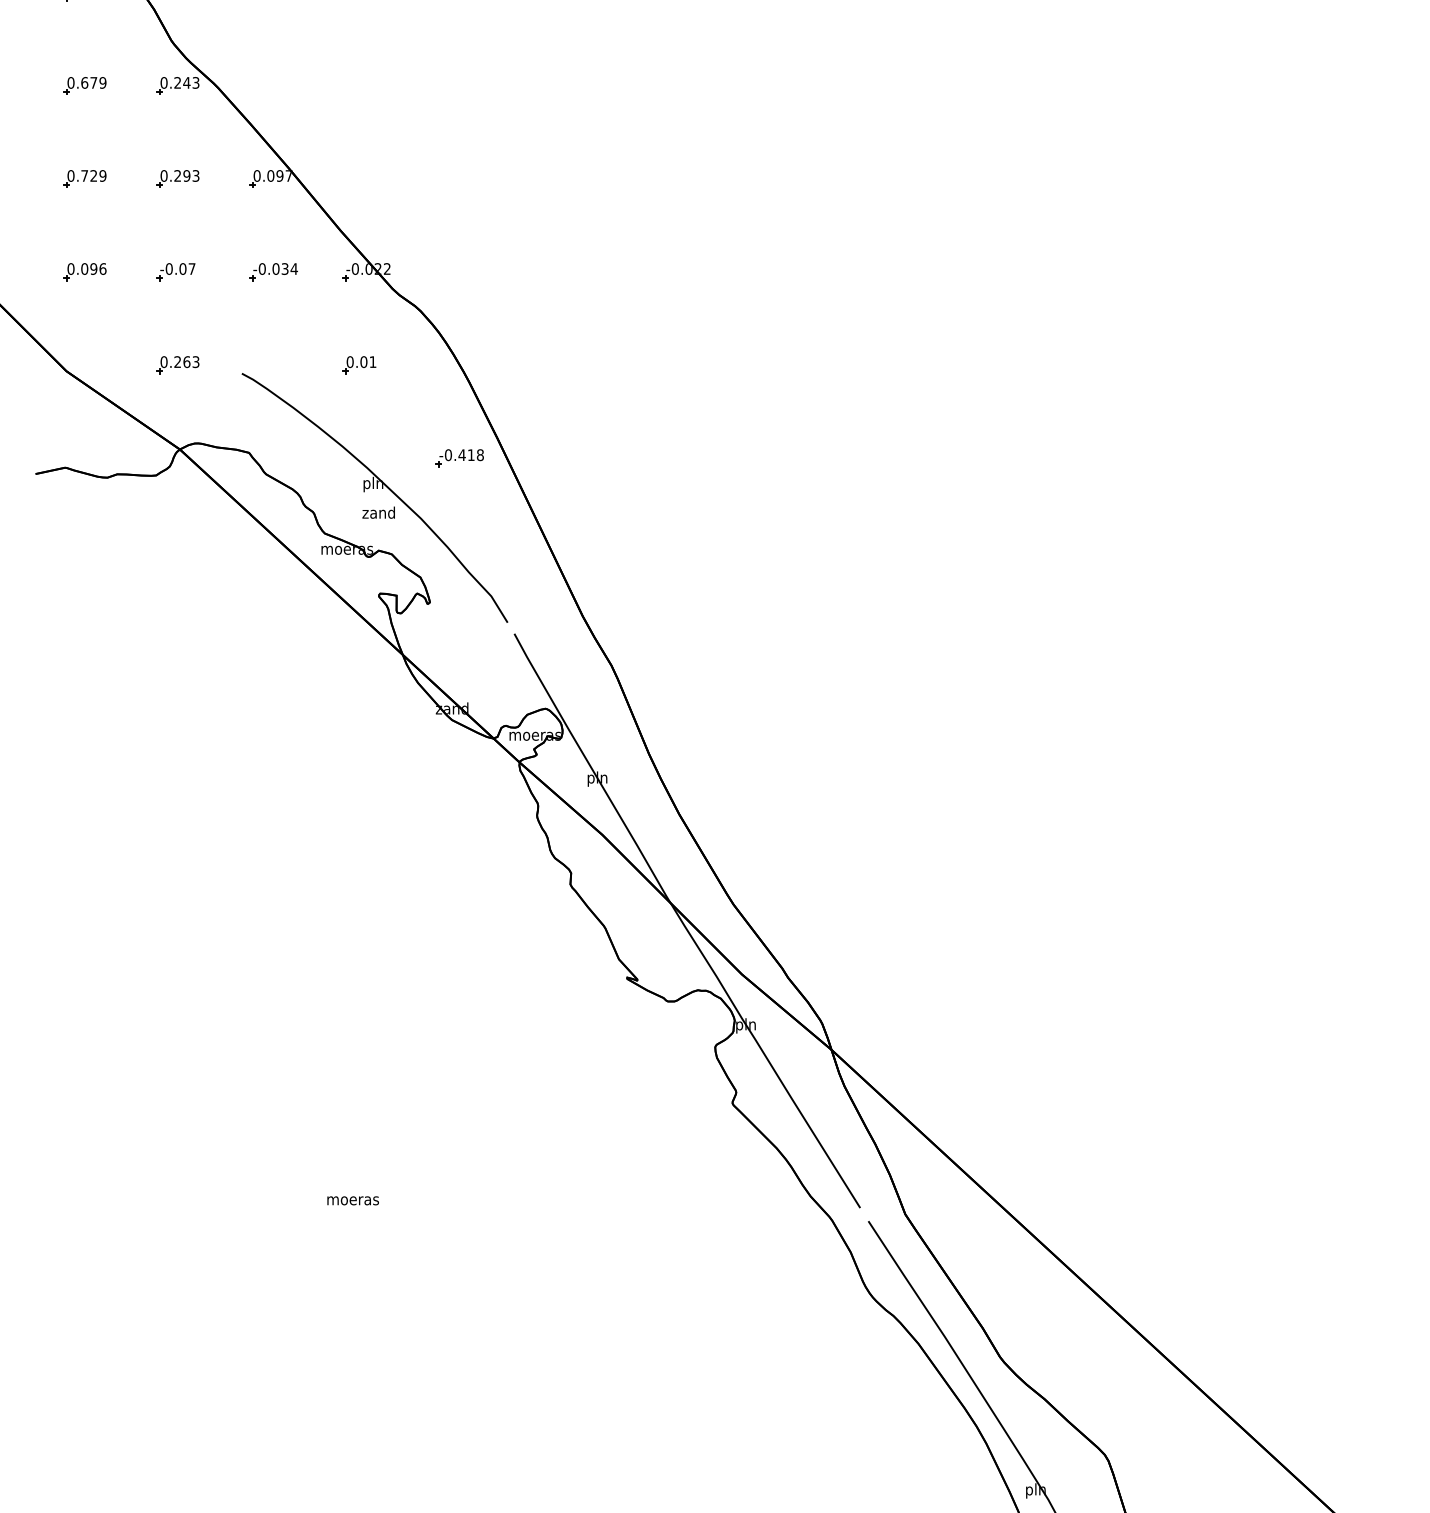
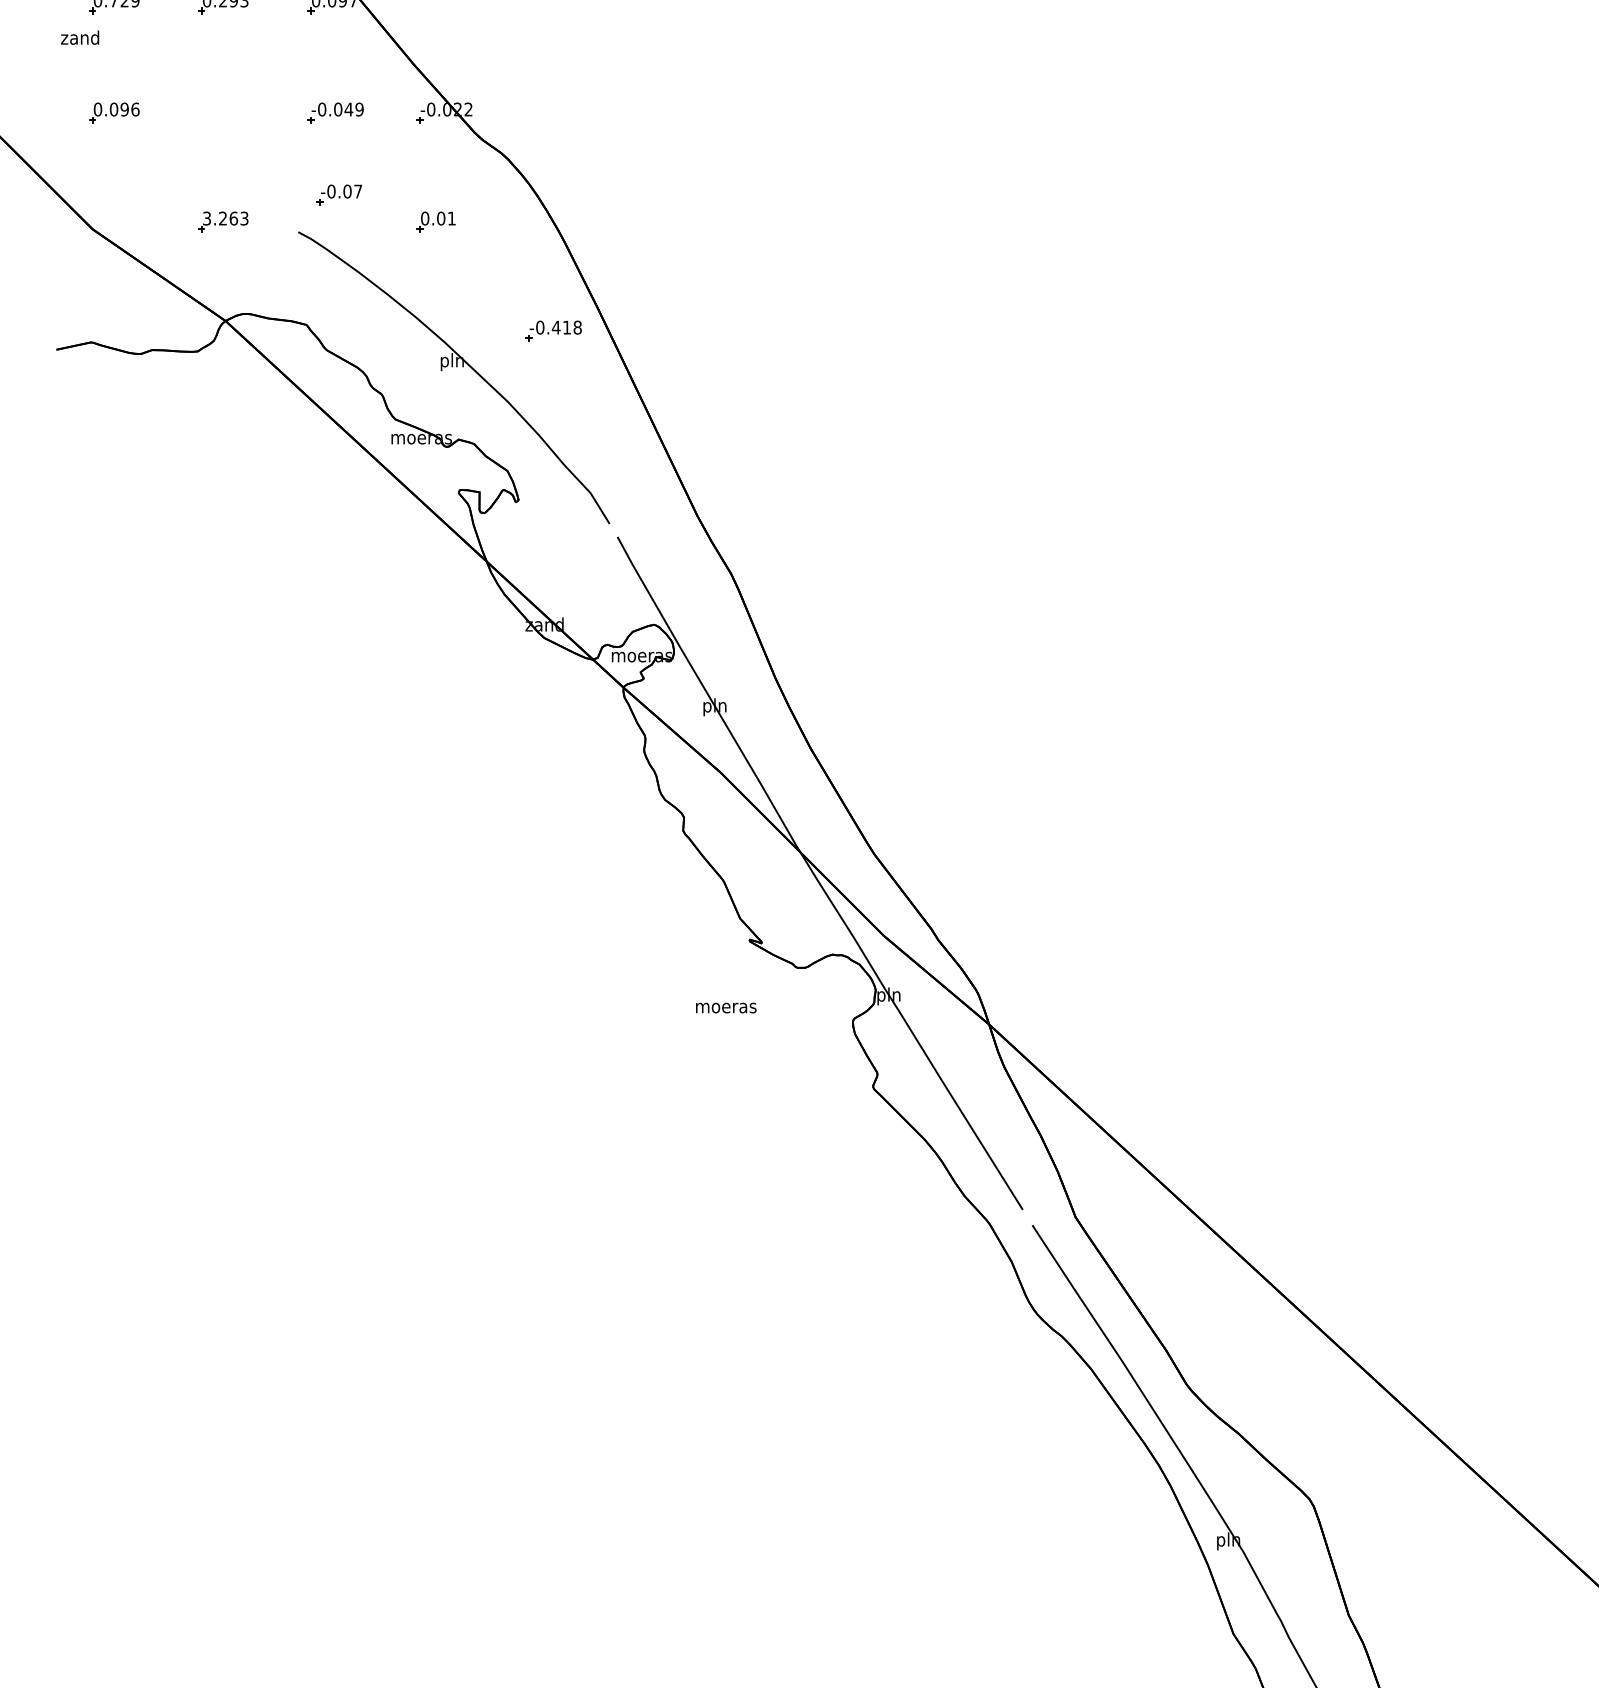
text: (289, 268) -> (354, 108), -0.034 -> -0.049
part: (175, 272) -> (338, 195), moved
text: (163, 361) -> (206, 217), 0.263 -> 3.263
text: (378, 512) -> (79, 37), moved
text: (352, 1200) -> (725, 1007), moved

